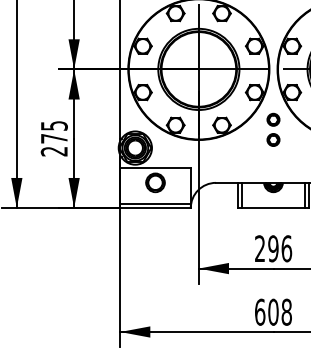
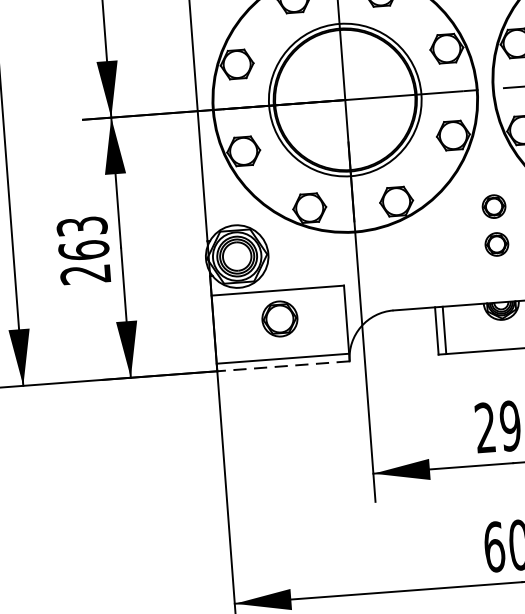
part: (273, 129) -> (495, 224), moved
text: (53, 132) -> (81, 238), 275 -> 263
line: (155, 208) -> (283, 367), solid -> dashed

